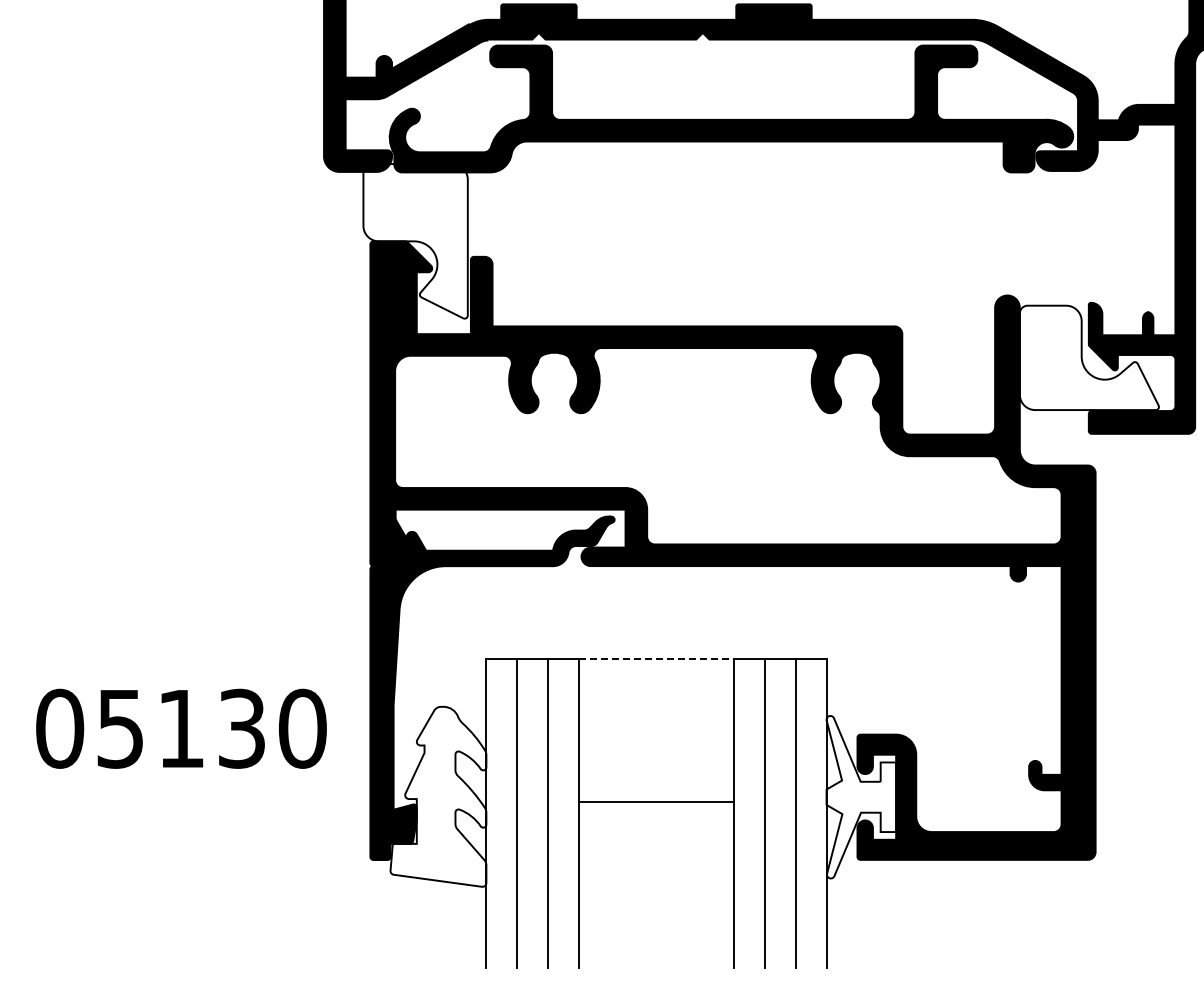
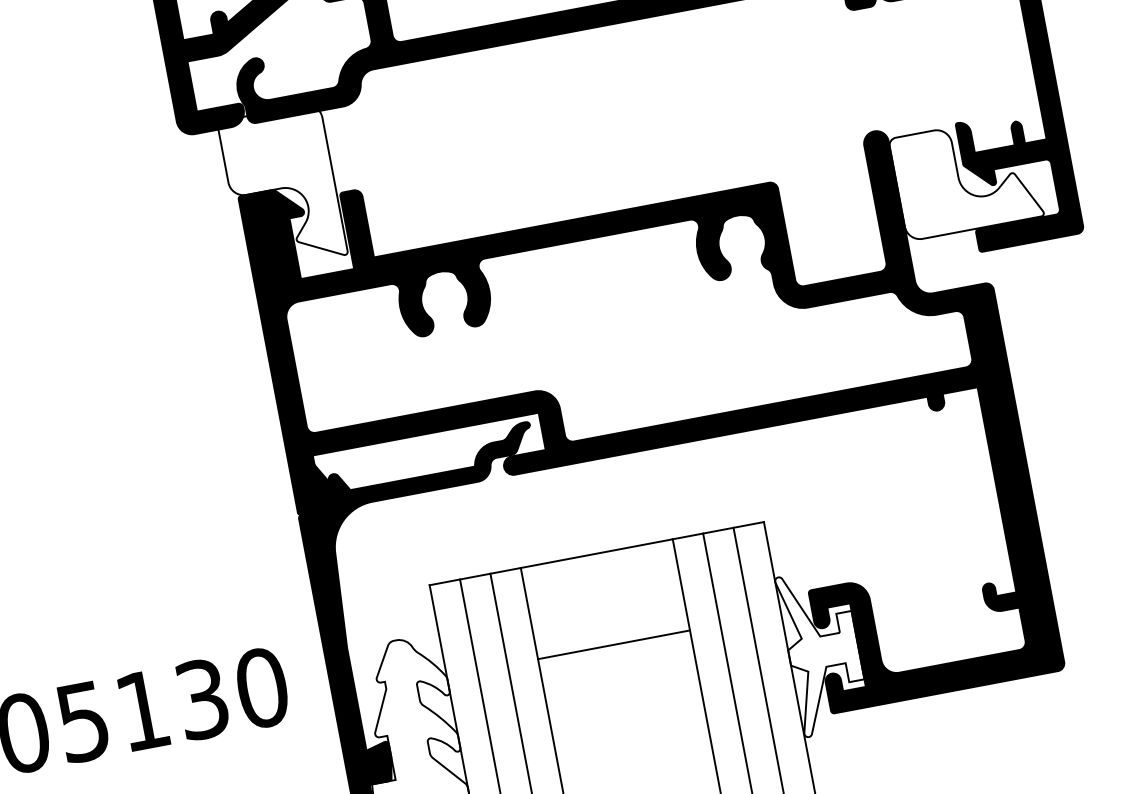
line: (656, 658) -> (596, 553), dashed -> solid
line: (656, 801) -> (614, 644), moved

